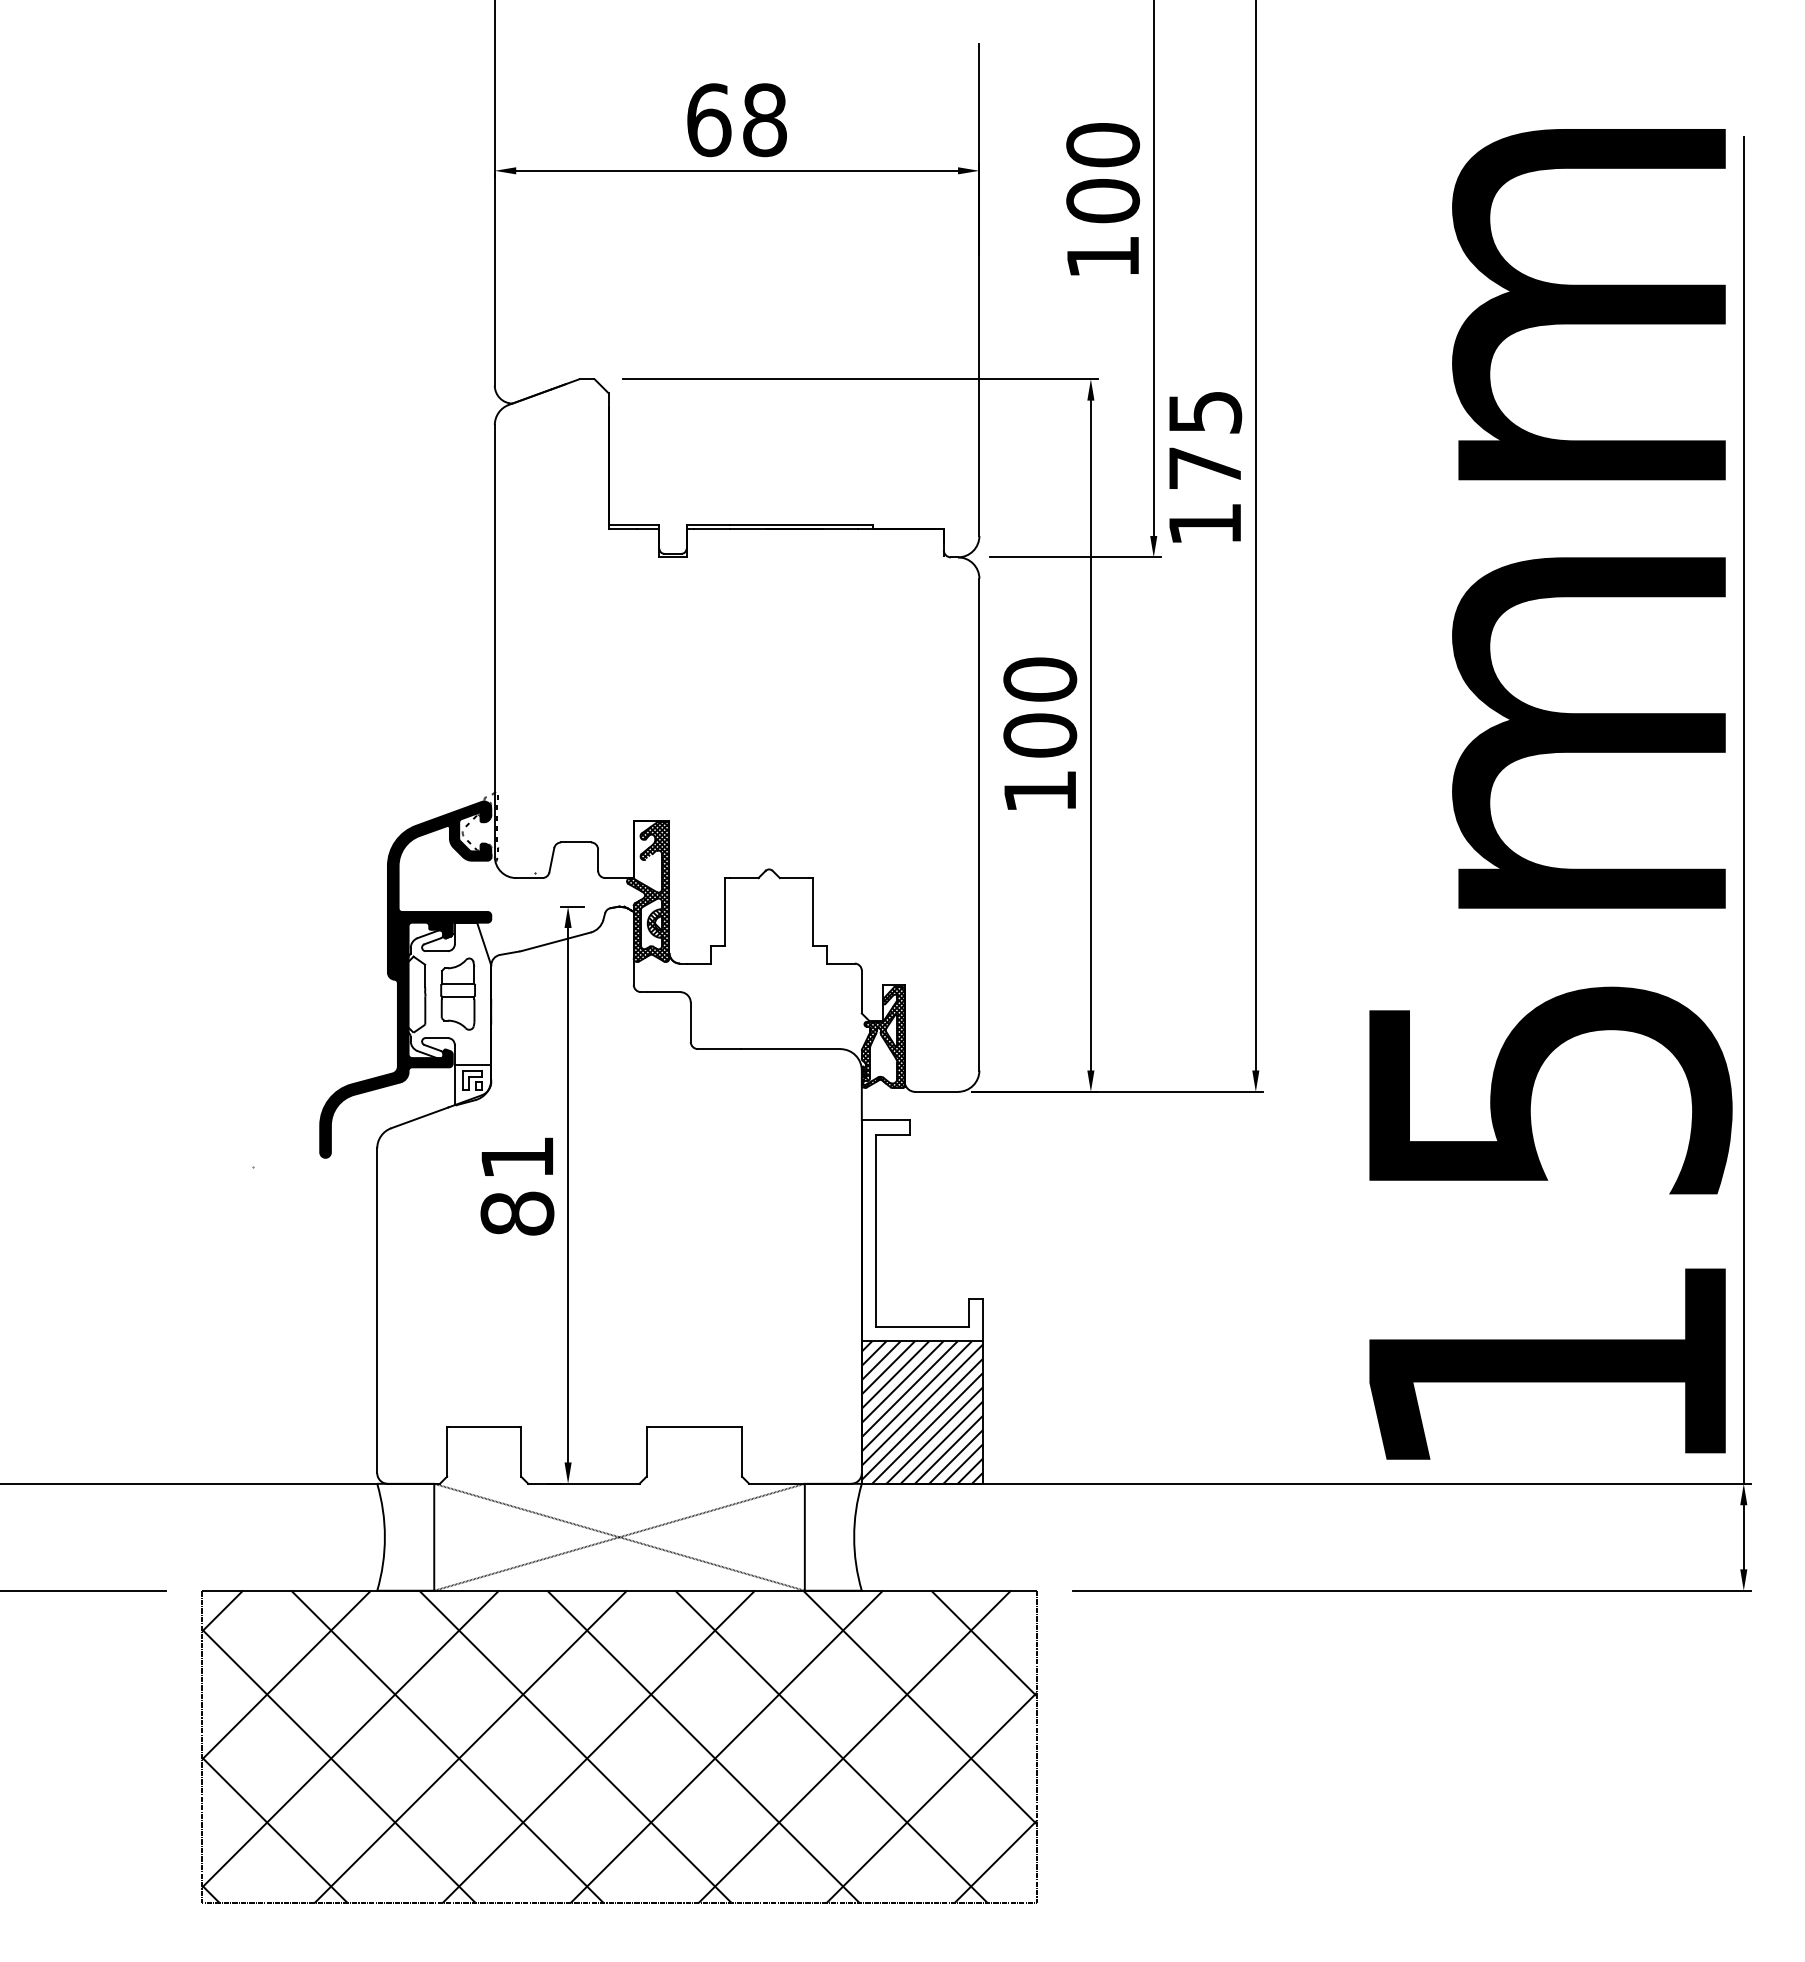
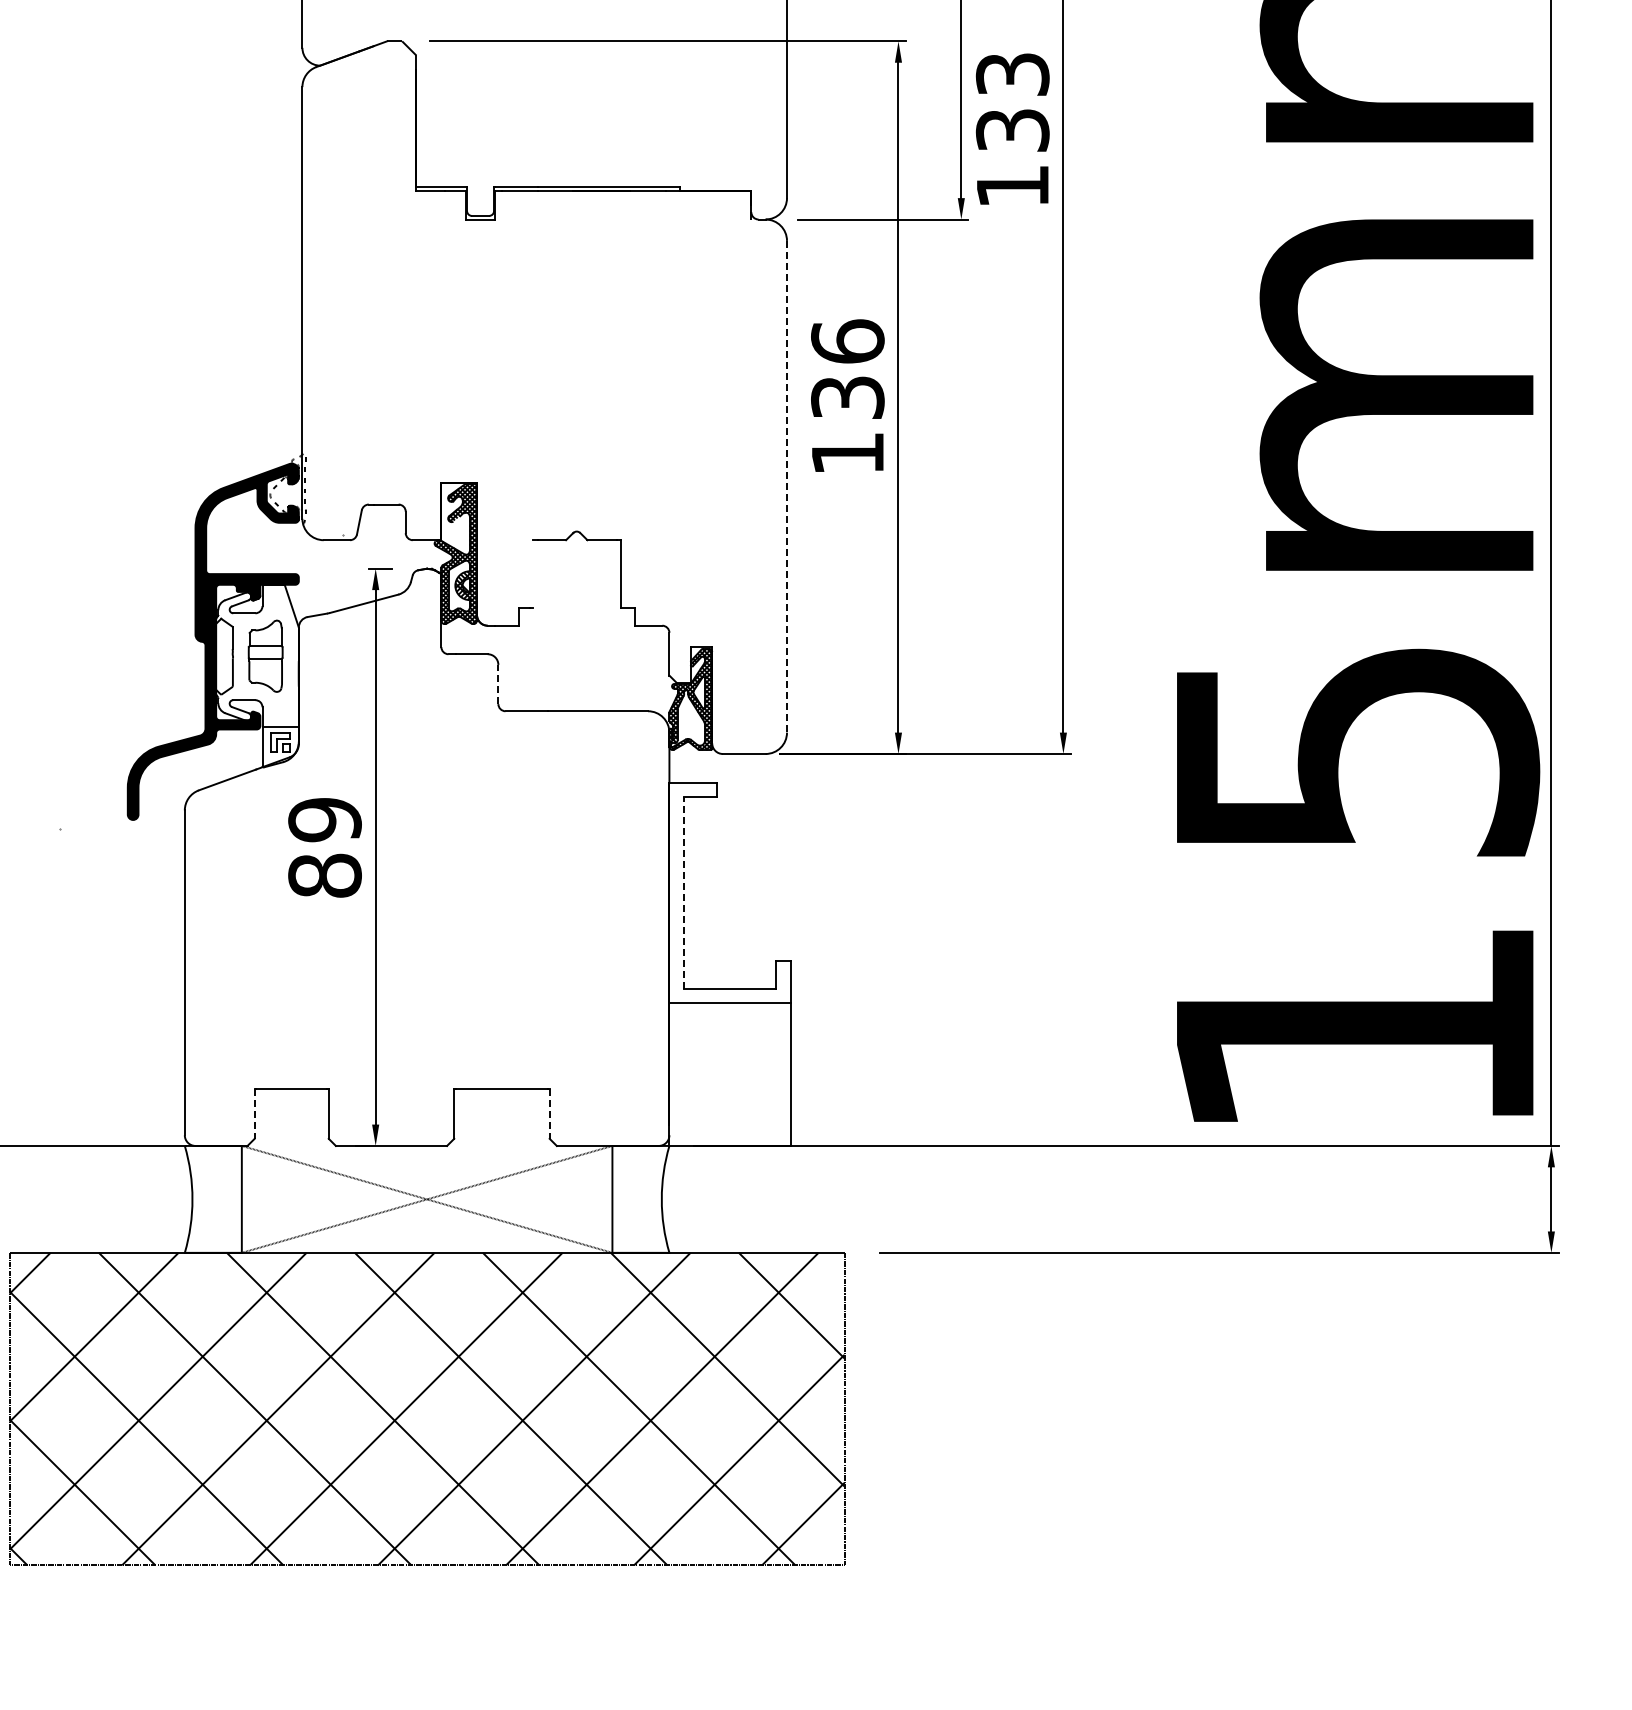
text: (1205, 440) -> (1013, 102), 175 -> 133
text: (1040, 707) -> (848, 369), 100 -> 136
line: (979, 824) -> (787, 486), solid -> dashed
line: (725, 911) -> (533, 573), removed
line: (690, 1022) -> (498, 684), solid -> dashed
text: (517, 1158) -> (325, 820), 81 -> 89
line: (876, 1230) -> (684, 892), solid -> dashed
hatch: (921, 1412) -> (729, 1074), removed
line: (447, 1451) -> (255, 1113), solid -> dashed
line: (742, 1451) -> (550, 1113), solid -> dashed

